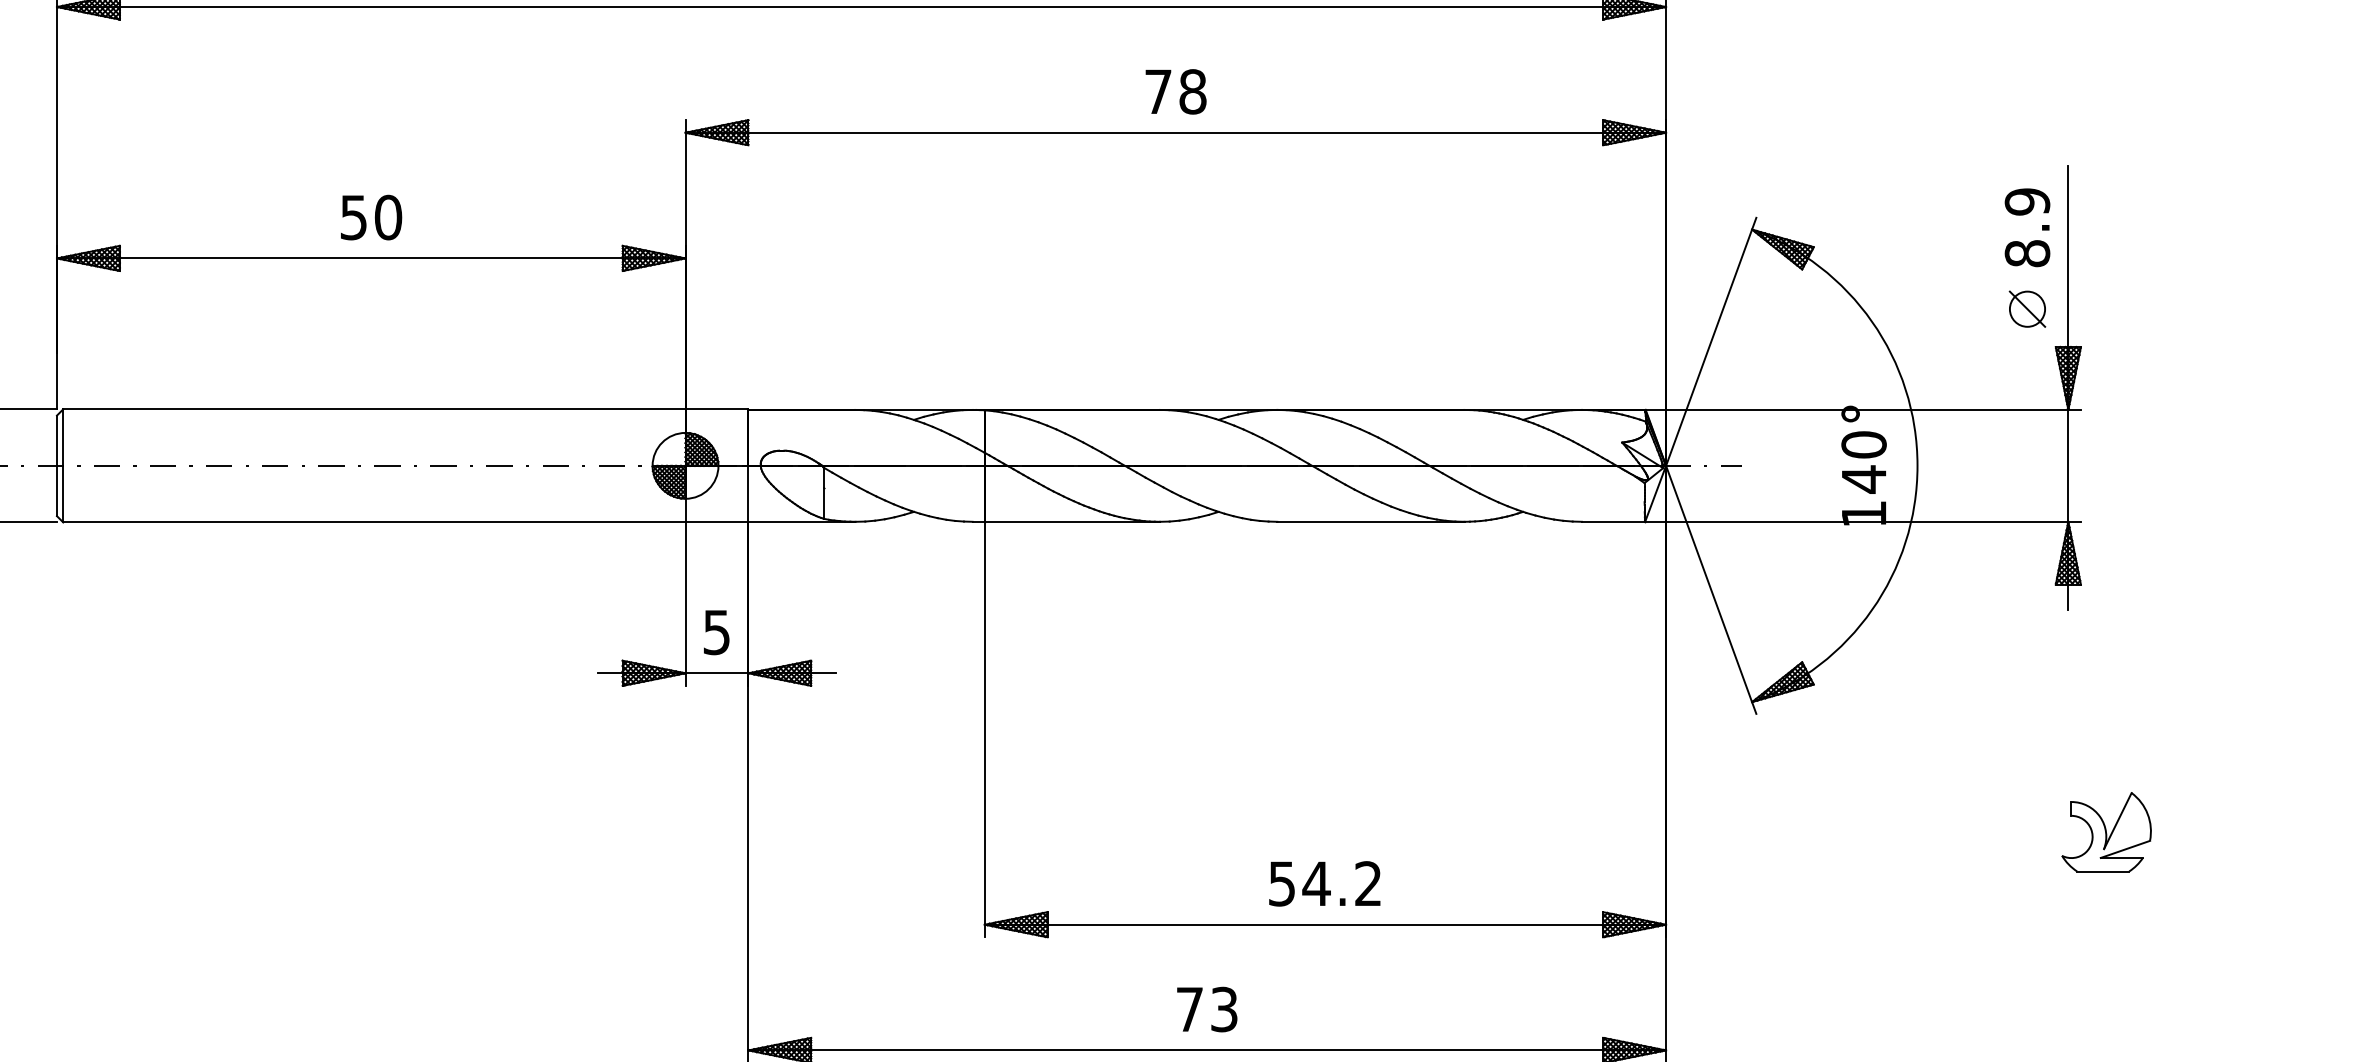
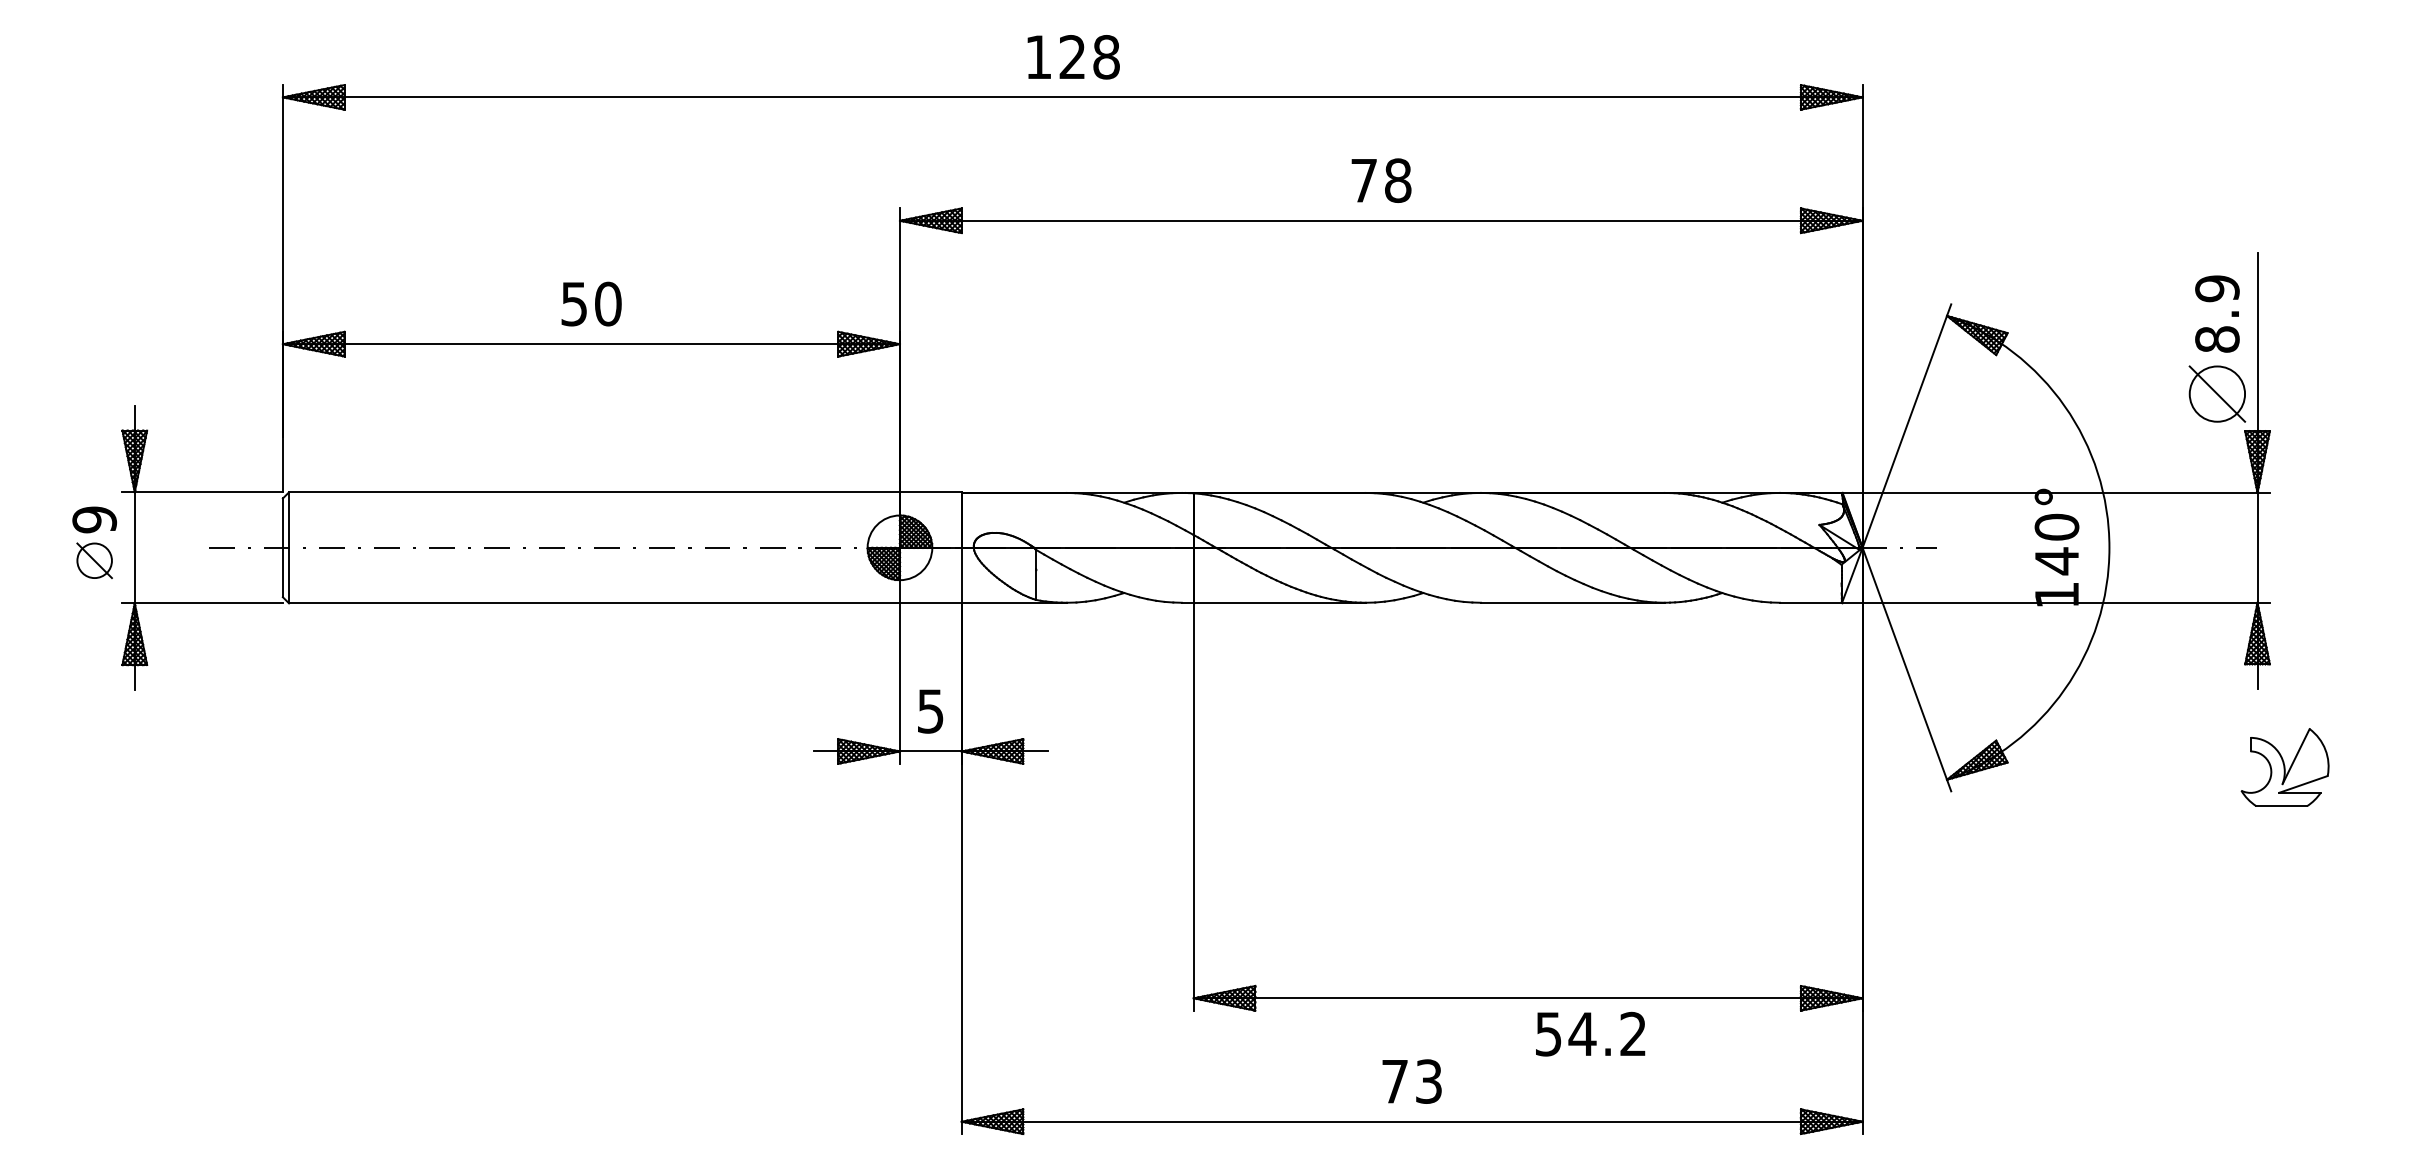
part: (2027, 308) -> (2217, 393), size x1.6
part: (2106, 832) -> (2284, 767), moved
text: (1324, 883) -> (1590, 1033), moved

